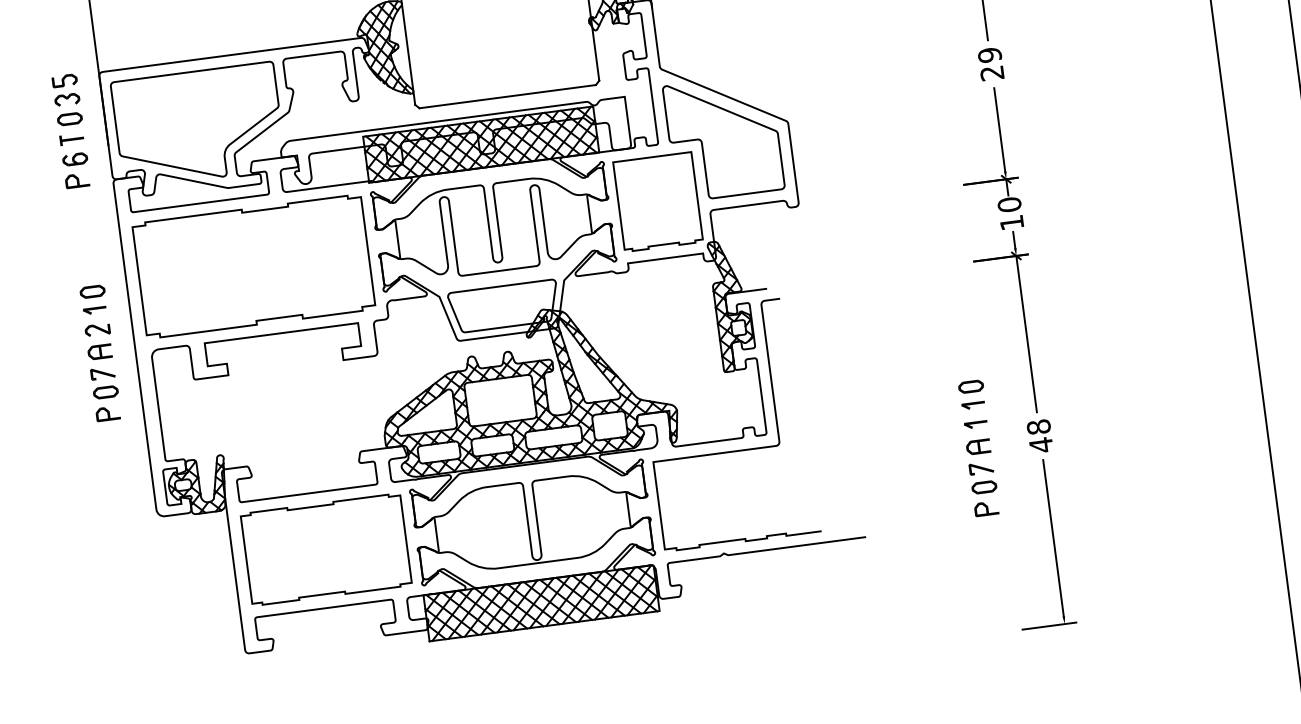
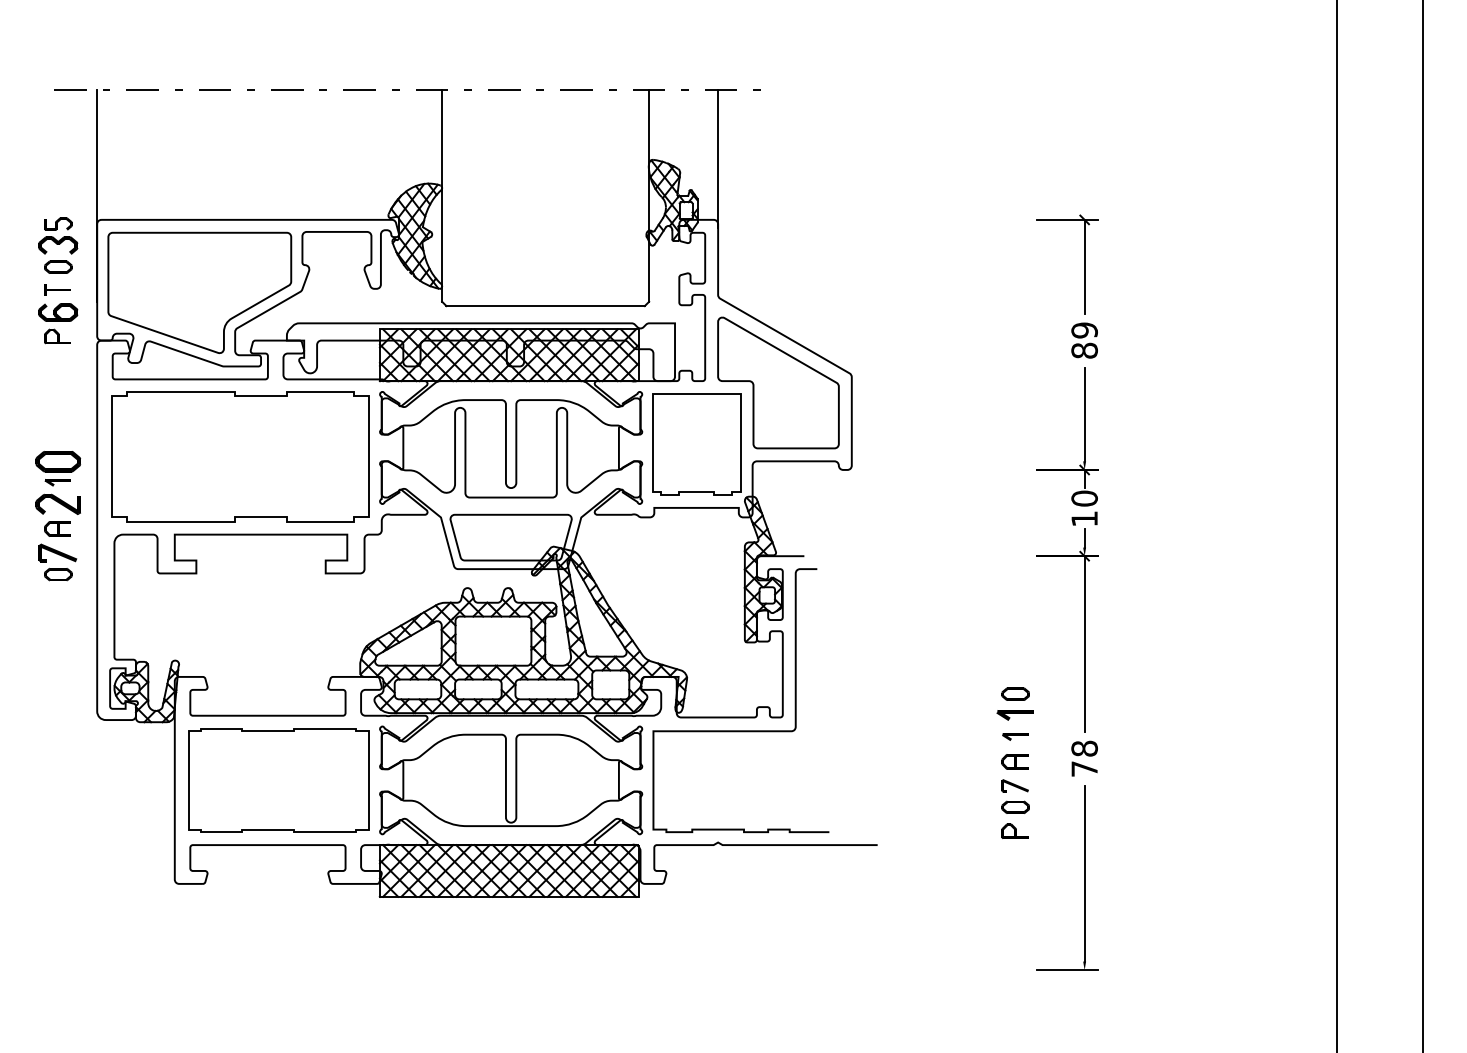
text: (992, 73) -> (1084, 350), 29 -> 89
part: (67, 99) -> (58, 245), size x1.4
part: (75, 159) -> (58, 312), size x1.4
part: (92, 290) -> (58, 460), size x1.6
part: (97, 330) -> (58, 504), size x1.6
part: (102, 372) -> (57, 552), size x1.4
part: (973, 405) -> (1015, 715), size x1.4
part: (107, 413) -> (57, 598), removed
text: (1041, 444) -> (1084, 768), 48 -> 78

